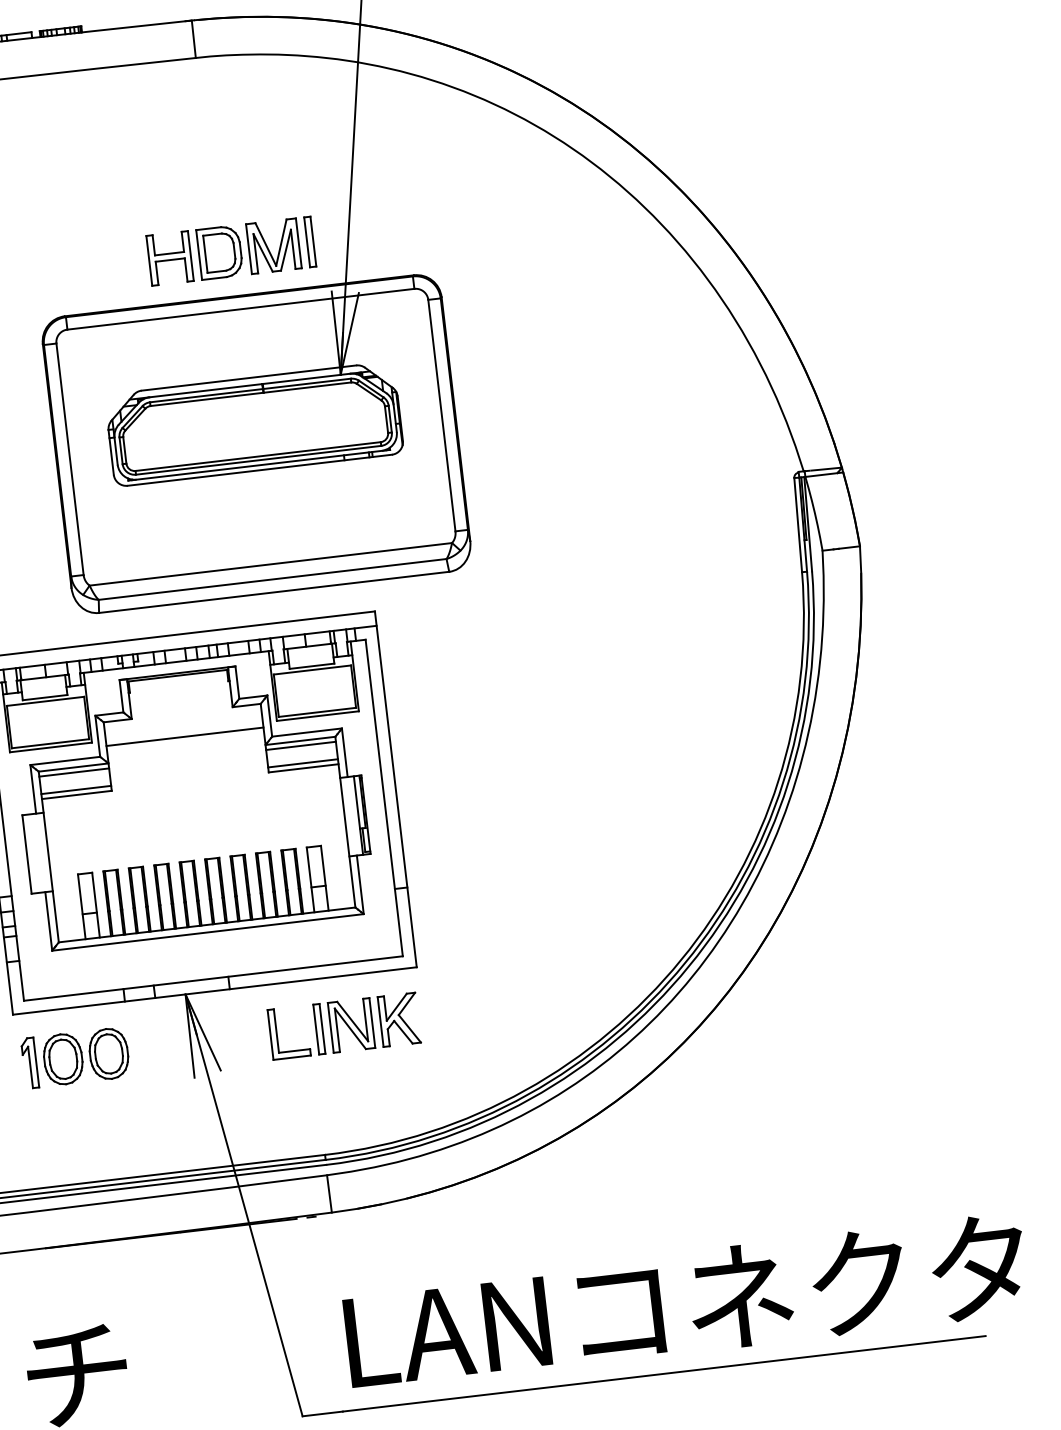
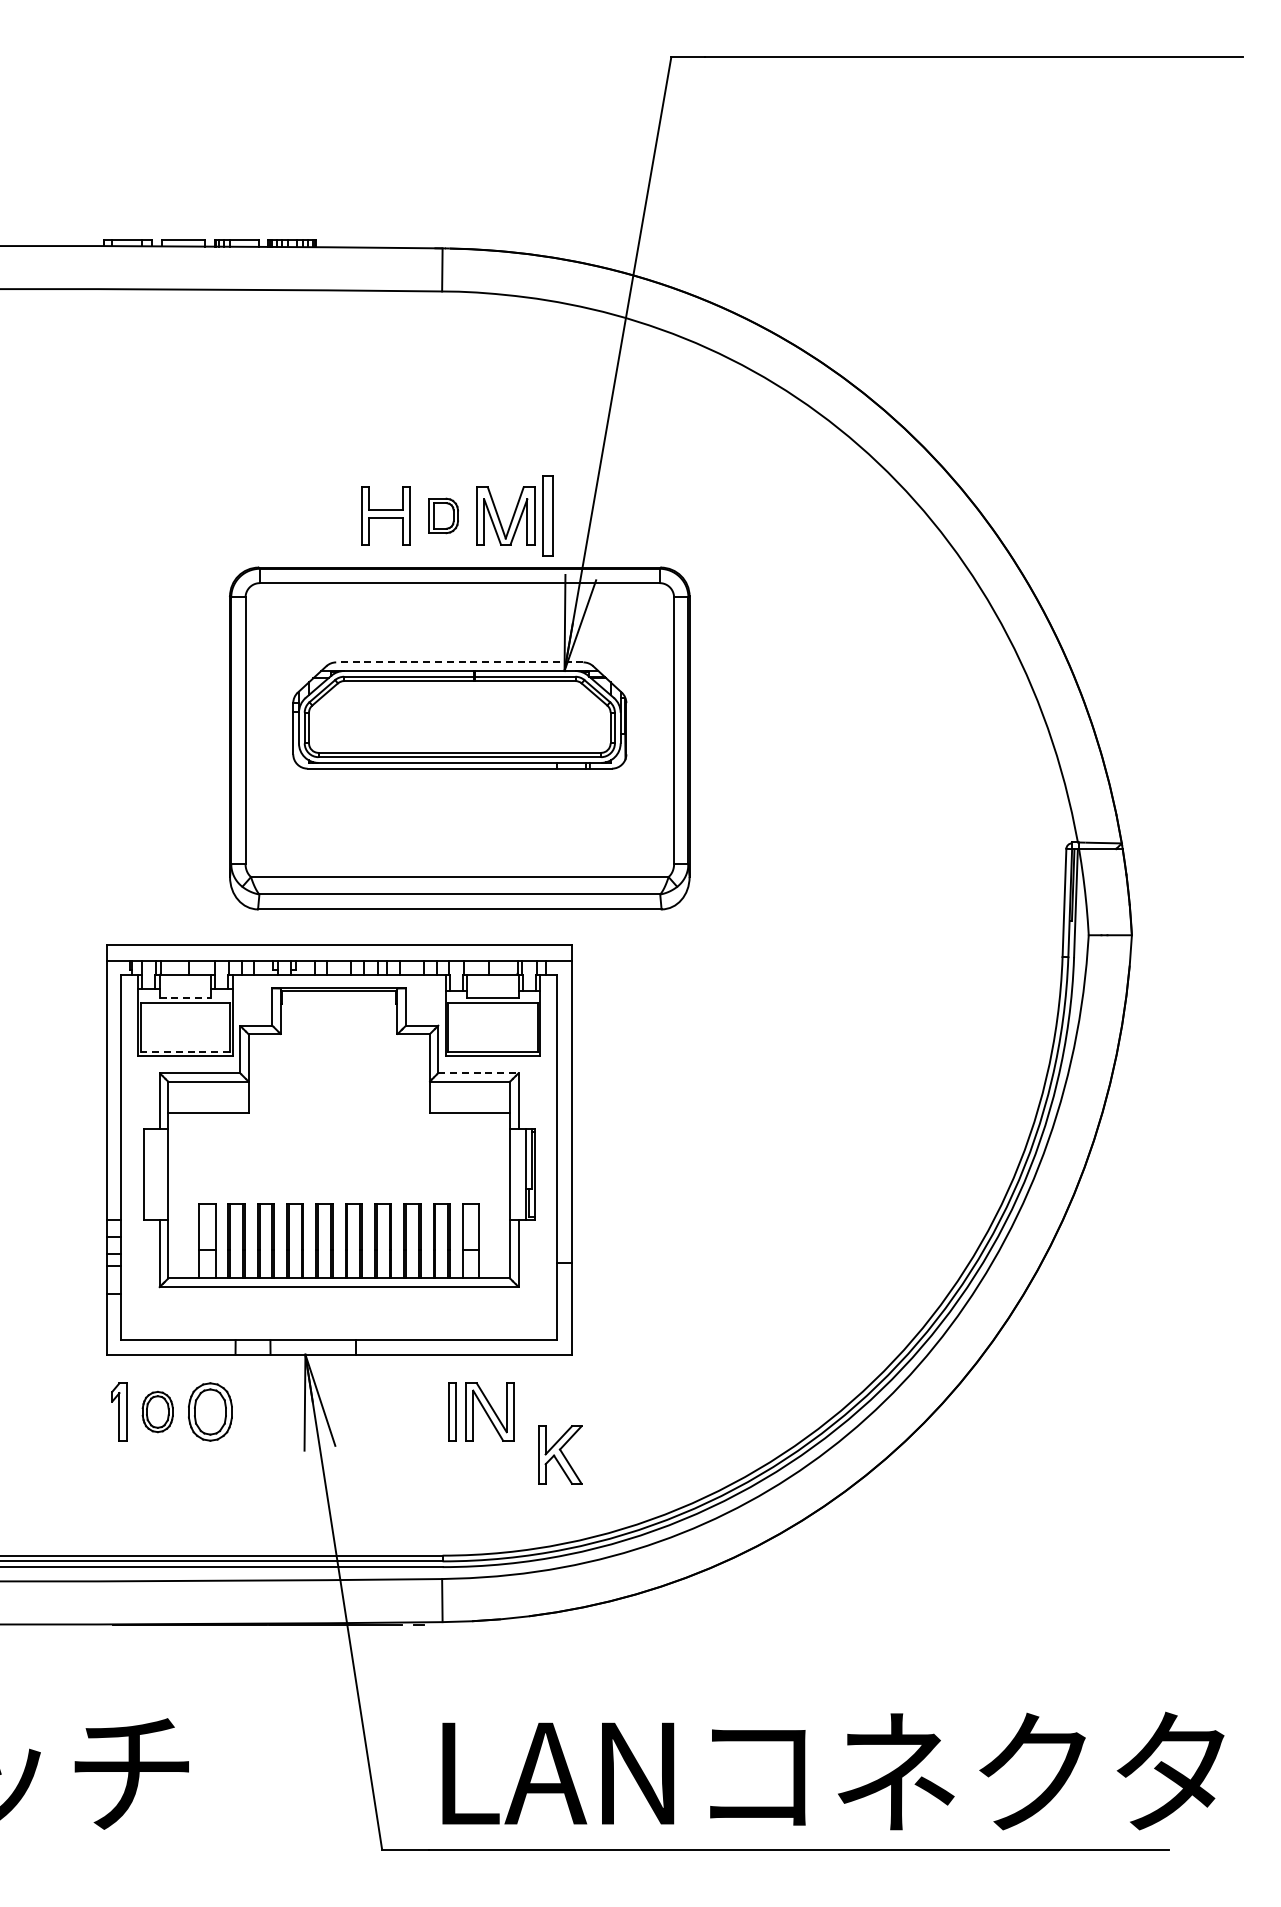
part: (310, 241) -> (547, 515), size x1.4
part: (219, 252) -> (443, 515), size x0.6
line: (248, 378) -> (459, 662), solid -> dashed
line: (45, 697) -> (185, 998), solid -> dashed
line: (307, 732) -> (478, 1073), solid -> dashed
line: (184, 736) -> (338, 1061), removed
line: (50, 743) -> (185, 1051), solid -> dashed
line: (300, 745) -> (469, 1087), removed
line: (302, 763) -> (469, 1107), removed
line: (74, 772) -> (208, 1087), removed
line: (76, 789) -> (208, 1107), removed
part: (399, 1019) -> (560, 1454), moved
part: (277, 1033) -> (404, 1411), removed
part: (63, 1058) -> (157, 1411), size x0.7

